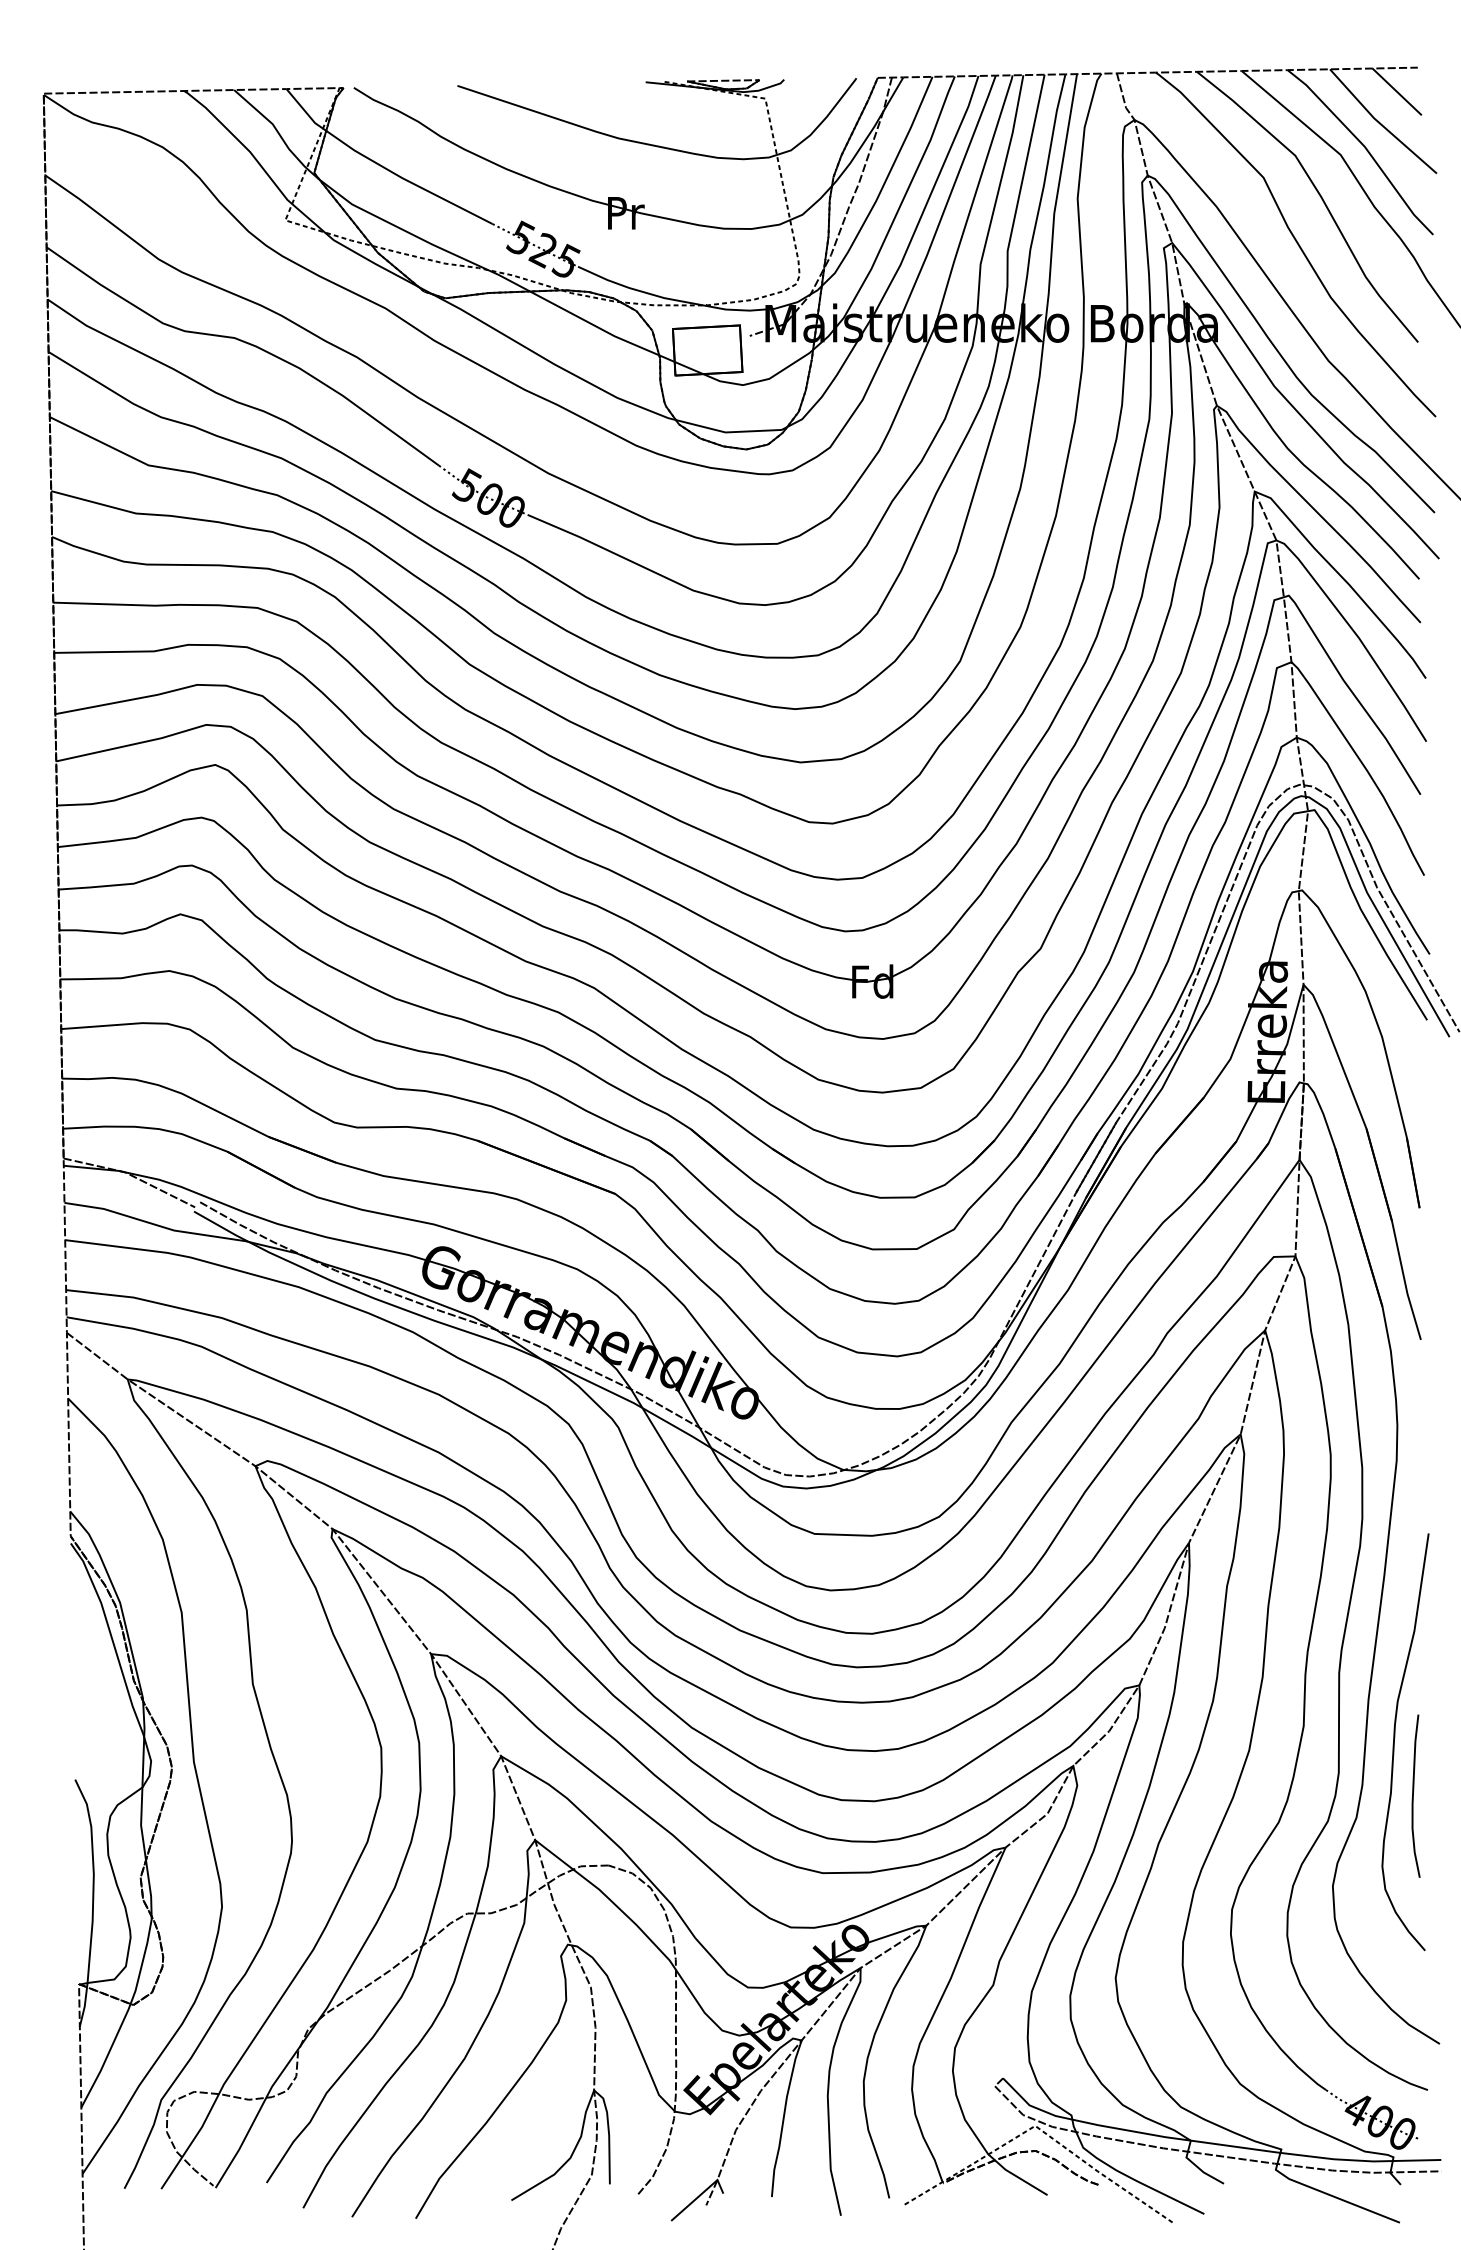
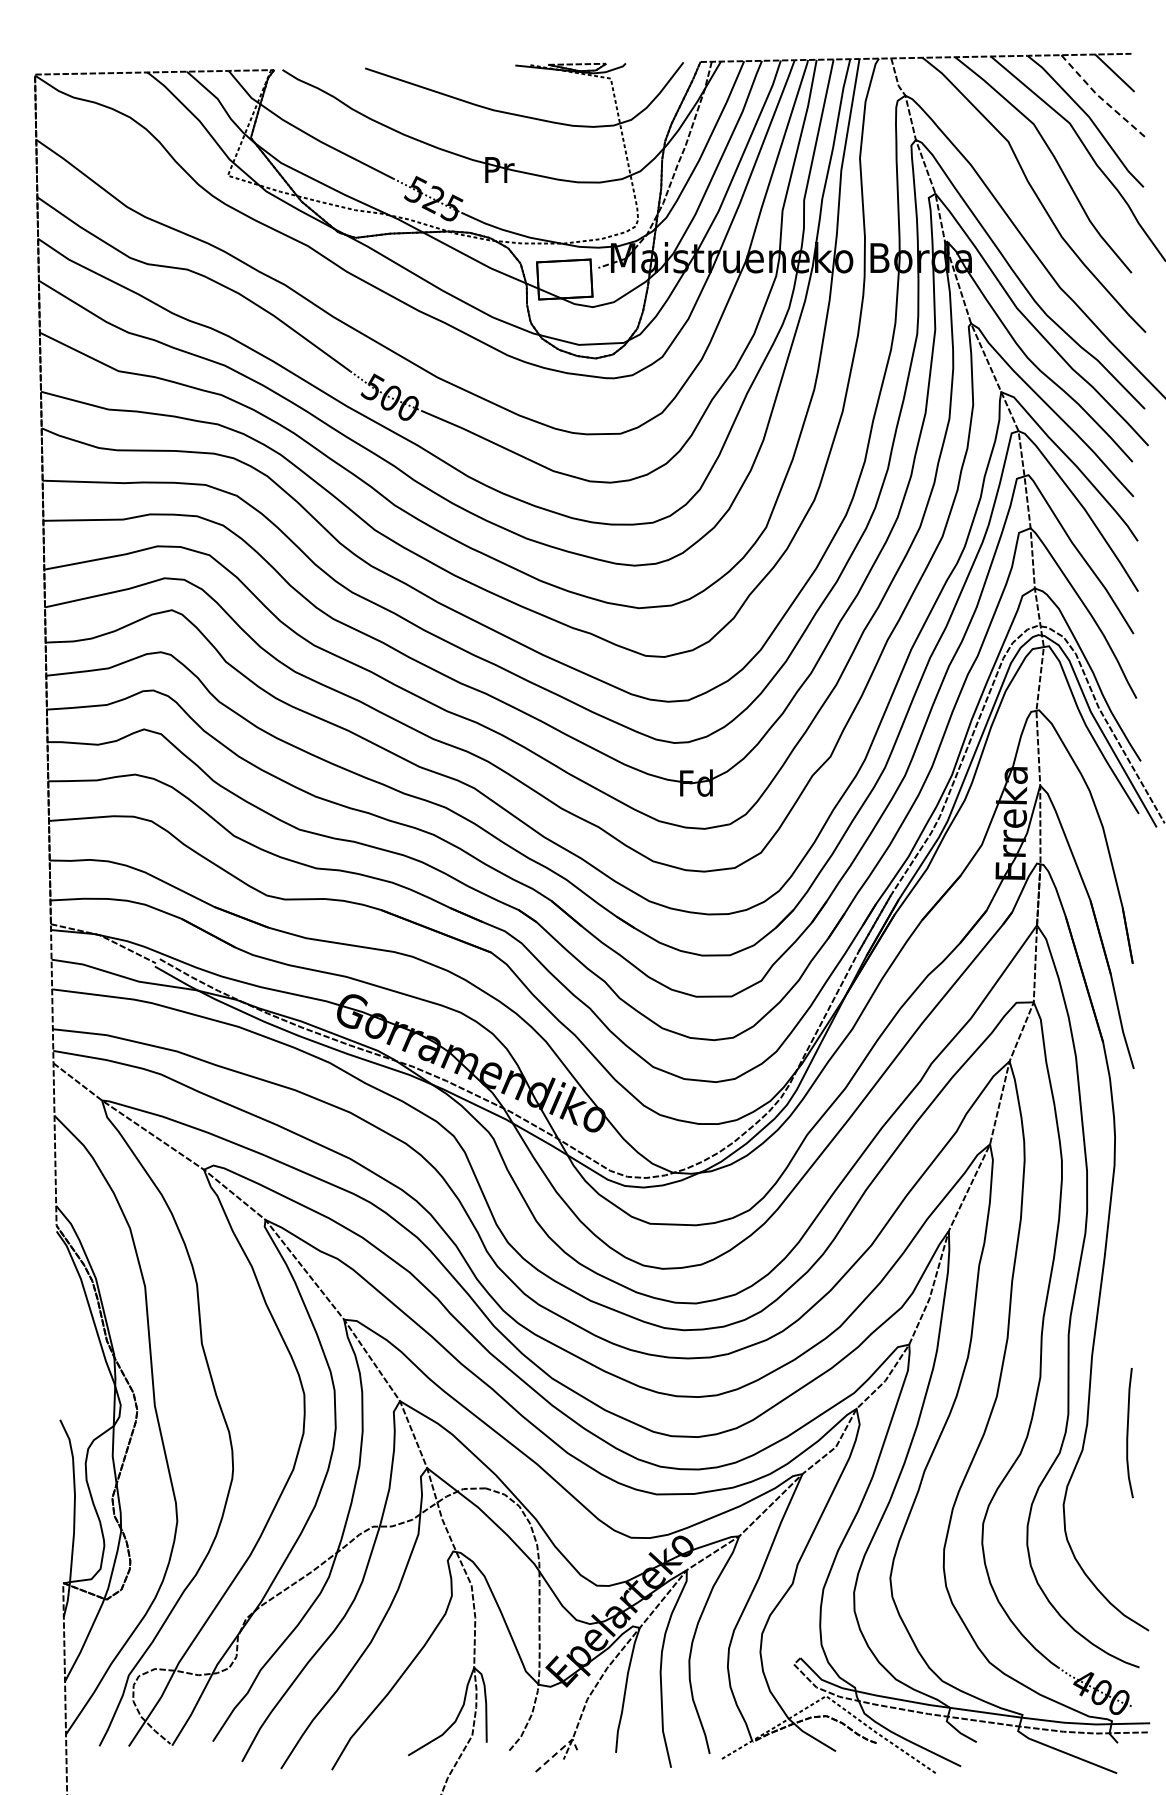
line: (1380, 123) -> (1101, 98), solid -> dashed
curve: (1395, 1741) -> (1113, 1389), removed
line: (701, 2195) -> (559, 1751), solid -> dashed

